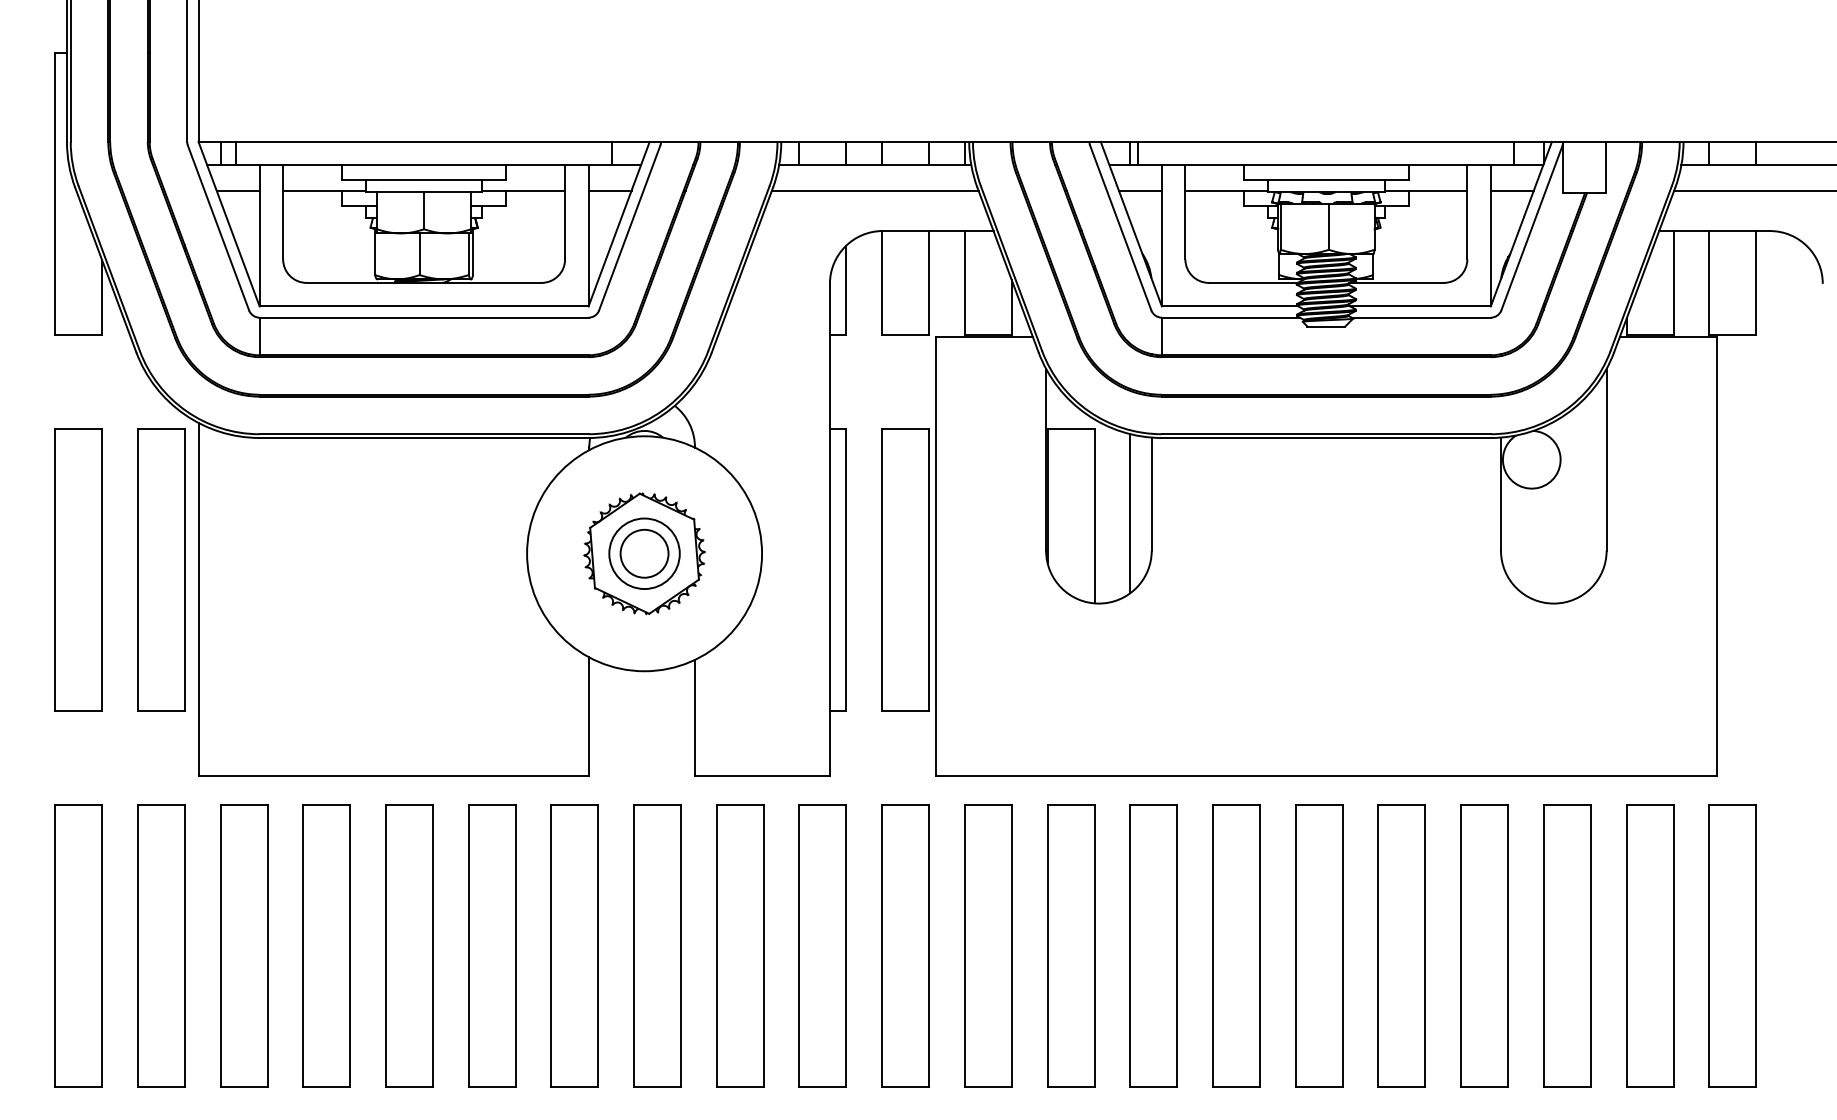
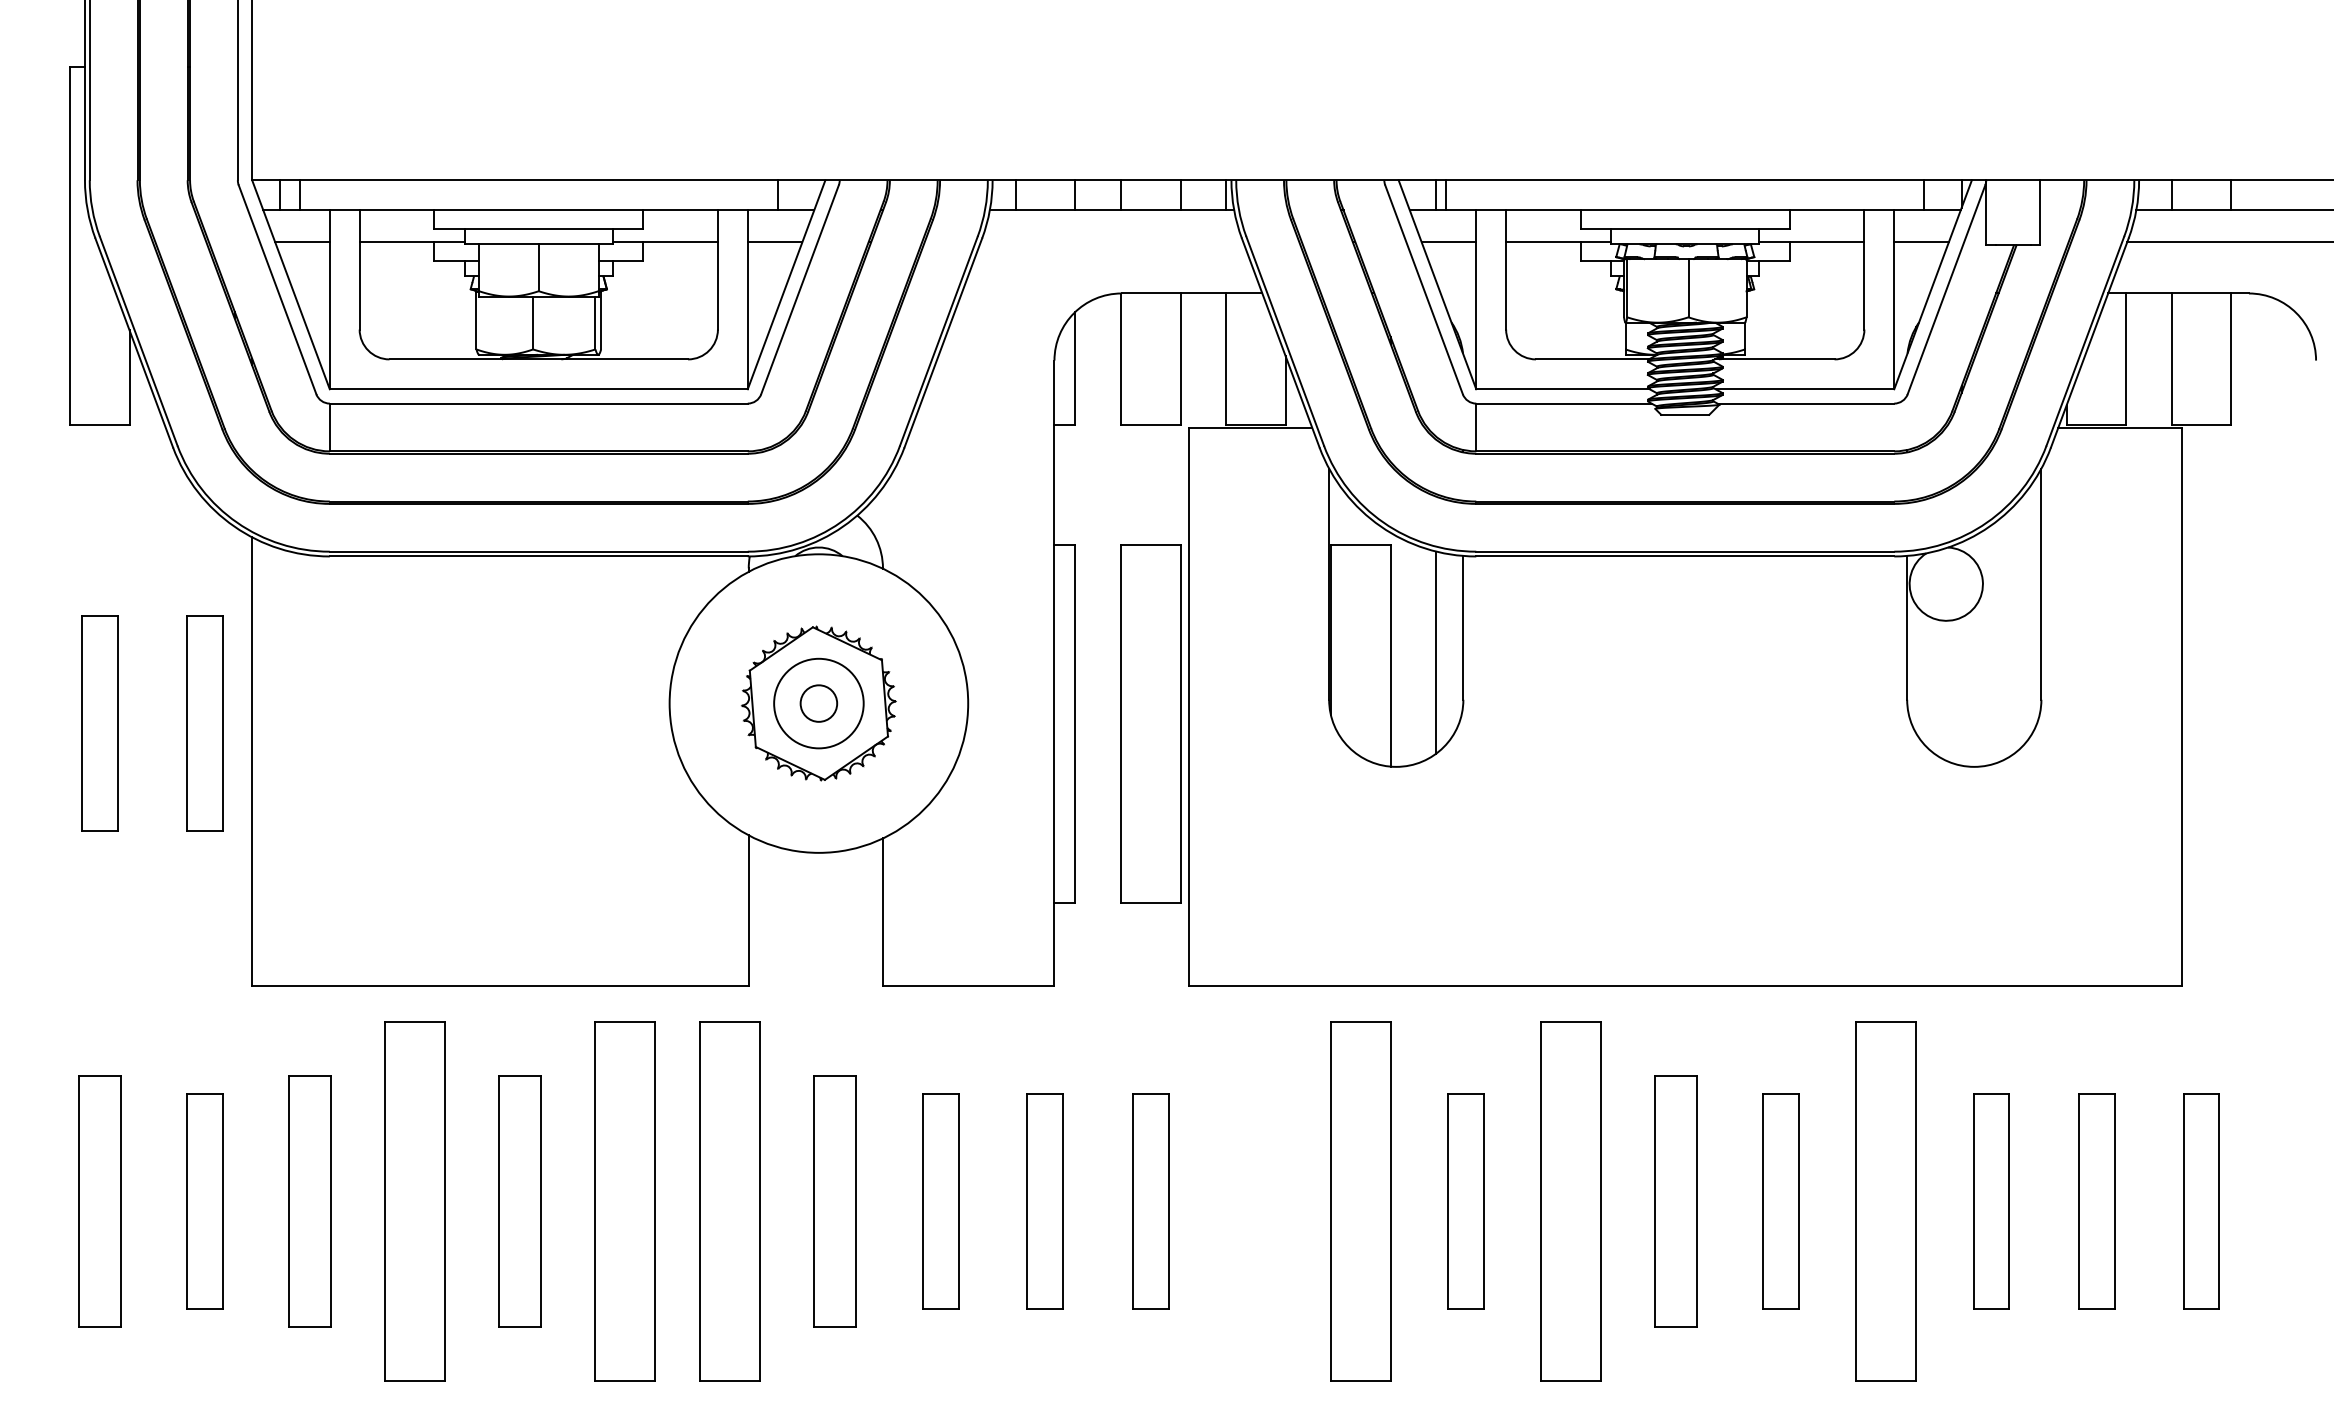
line: (874, 190) -> (1111, 241), removed
circle: (644, 553) -> (818, 703), size x0.6
part: (78, 569) -> (99, 723), size x0.6
part: (161, 569) -> (205, 723), size x0.6
part: (78, 945) -> (99, 1201), size x0.7
part: (161, 945) -> (205, 1201), size x0.6
part: (244, 945) -> (310, 1201), size x0.7
part: (409, 945) -> (520, 1201), size x0.7
part: (657, 945) -> (835, 1201), size x0.7
part: (740, 945) -> (940, 1201), size x0.6
part: (822, 945) -> (1045, 1201), size x0.6
part: (905, 945) -> (1150, 1201), size x0.6
part: (988, 945) -> (1255, 1201), removed
part: (1153, 945) -> (1465, 1201), size x0.6
part: (1319, 945) -> (1676, 1201), size x0.7
part: (1401, 945) -> (1780, 1201), size x0.6
part: (1567, 945) -> (1991, 1201), size x0.6
part: (1650, 945) -> (2097, 1201), size x0.6
part: (1732, 945) -> (2201, 1201), size x0.6

